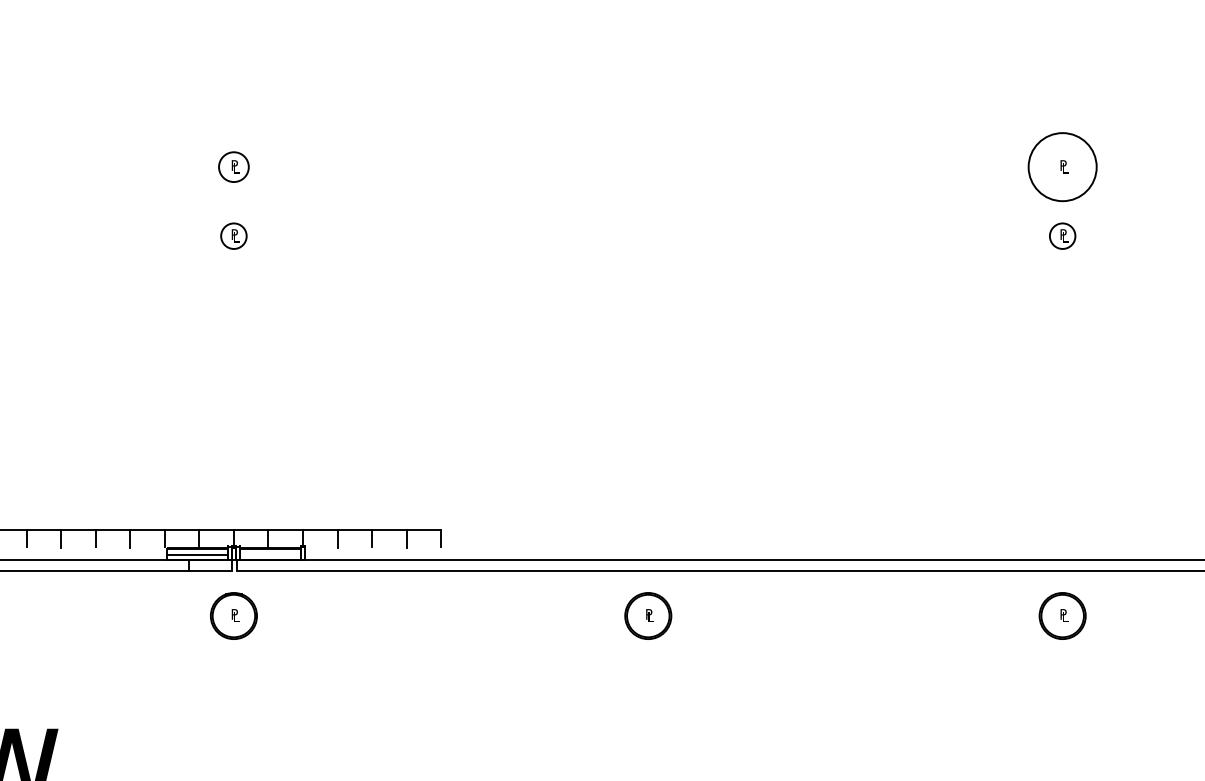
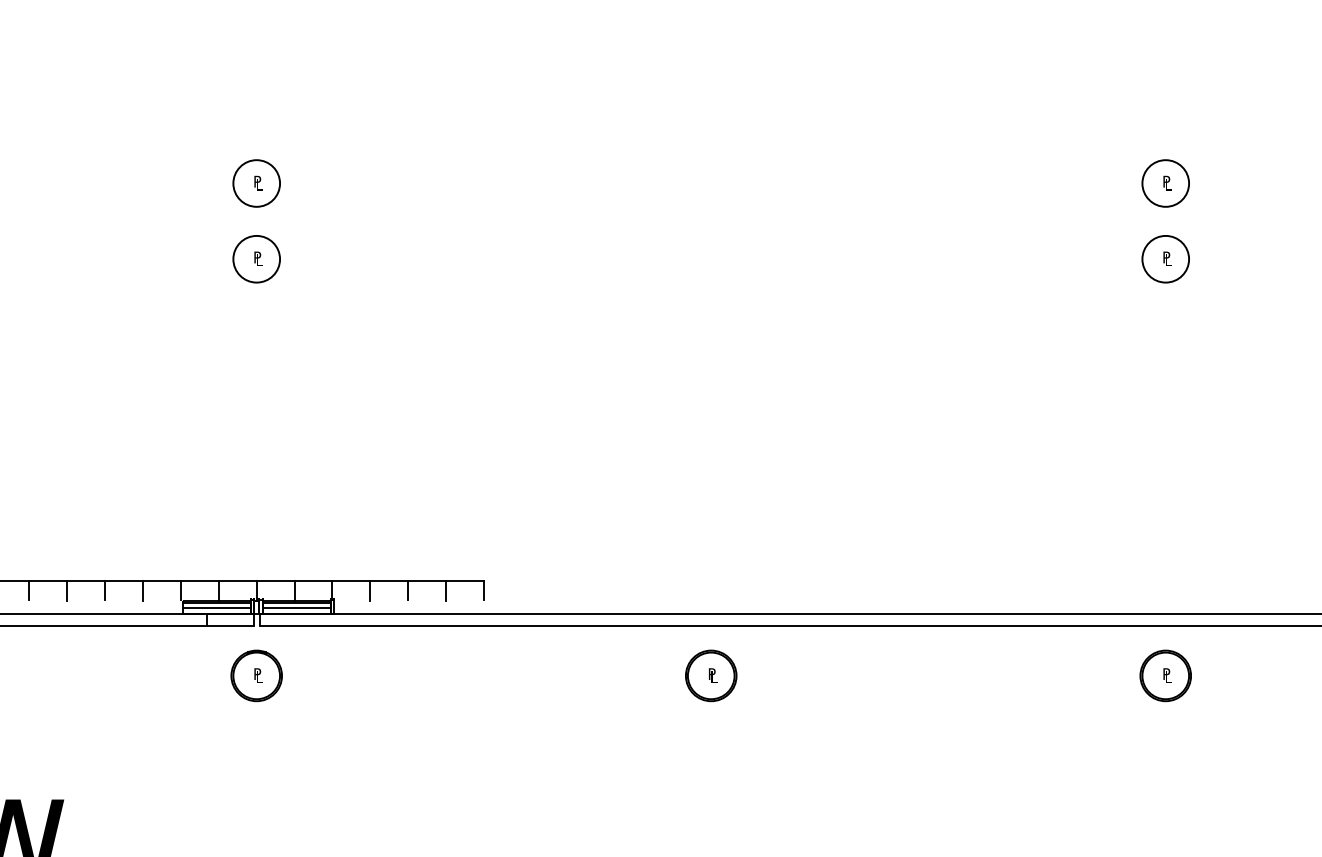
circle: (233, 166) -> (256, 182), size x1.43
circle: (1062, 166) -> (1165, 182), size x0.62
circle: (233, 235) -> (256, 258), size x1.67
circle: (1062, 235) -> (1165, 258), size x1.67
line: (270, 554) -> (296, 608), added

